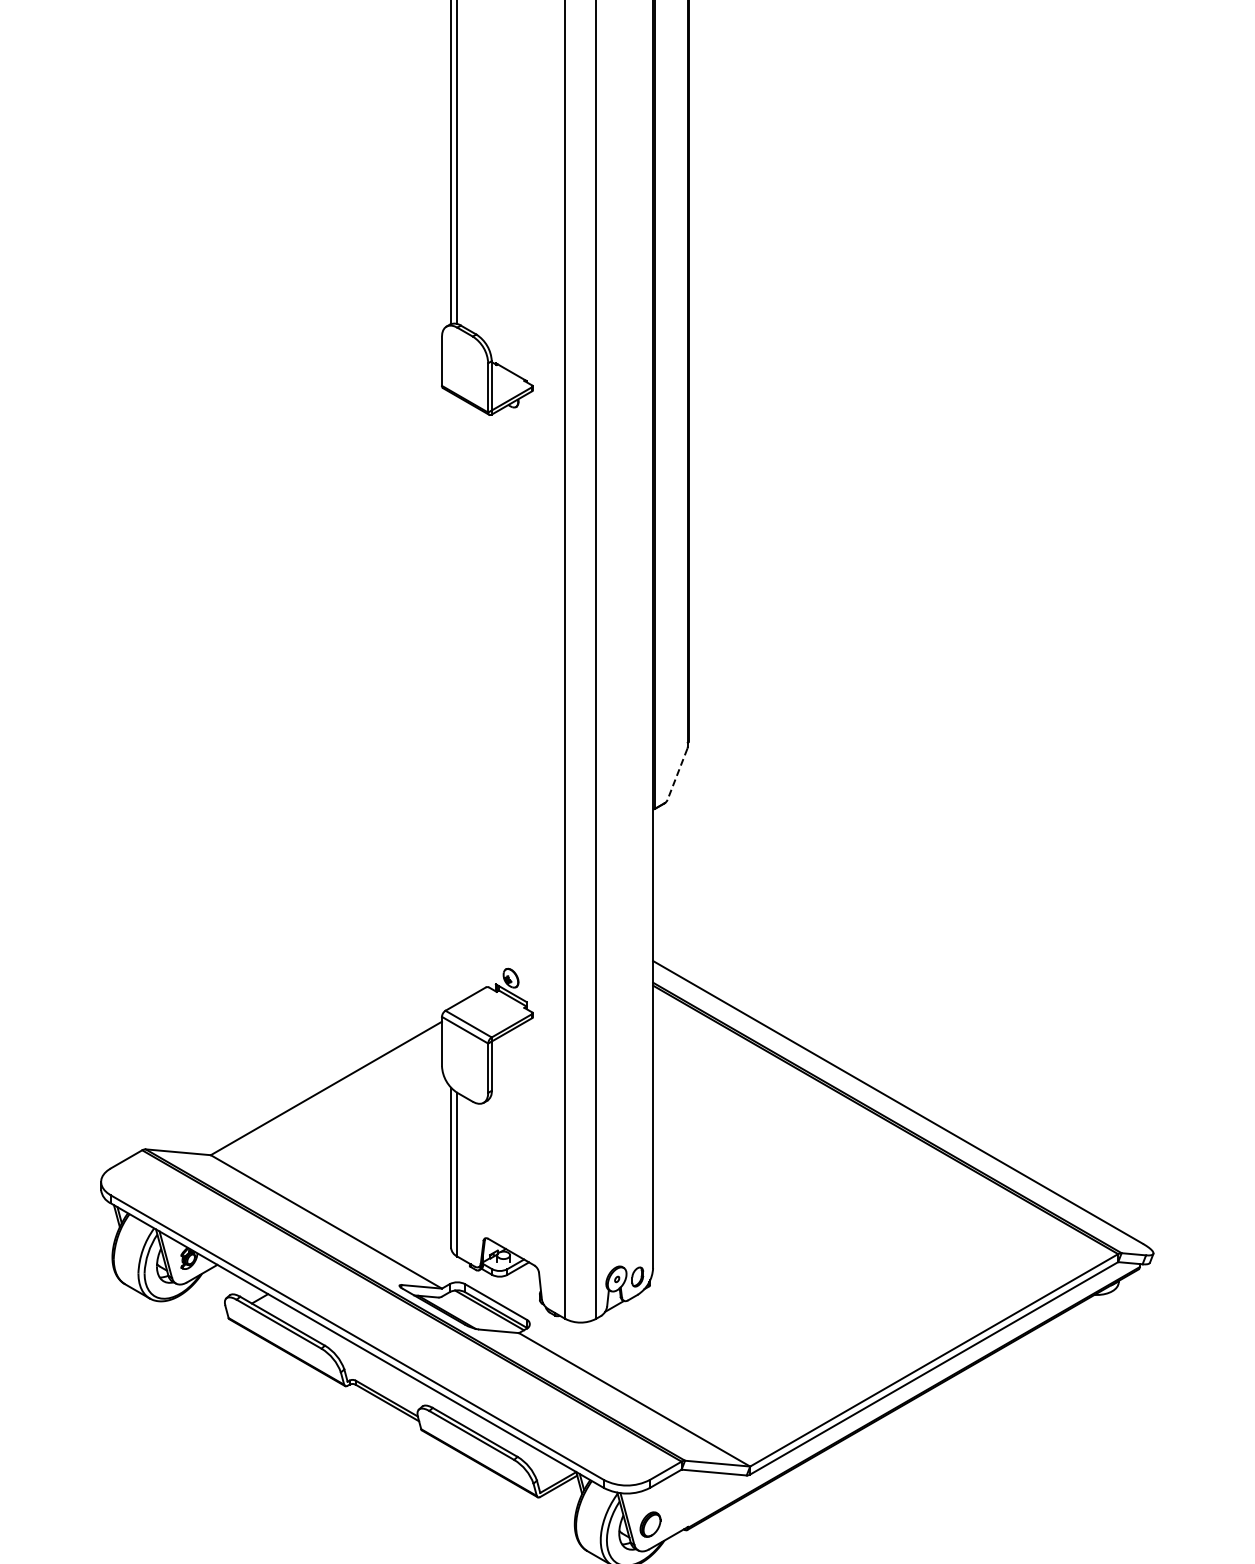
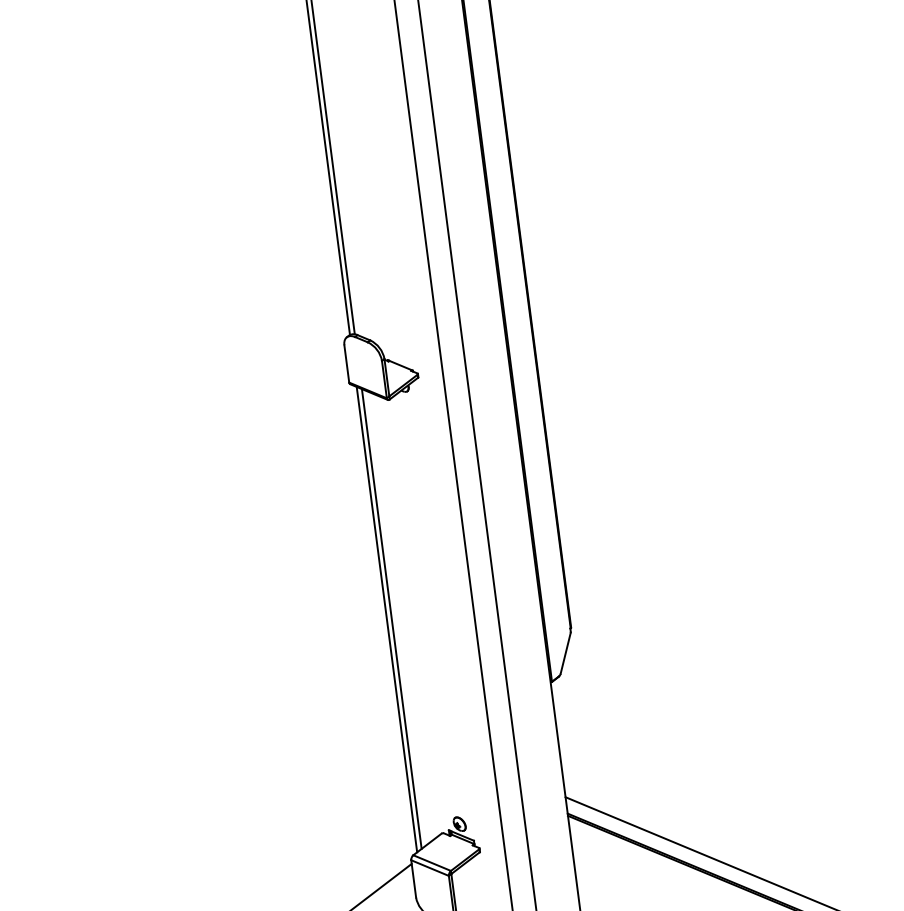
line: (451, 699) -> (387, 619), added
line: (457, 699) -> (391, 618), added
line: (677, 774) -> (565, 653), dashed -> solid

